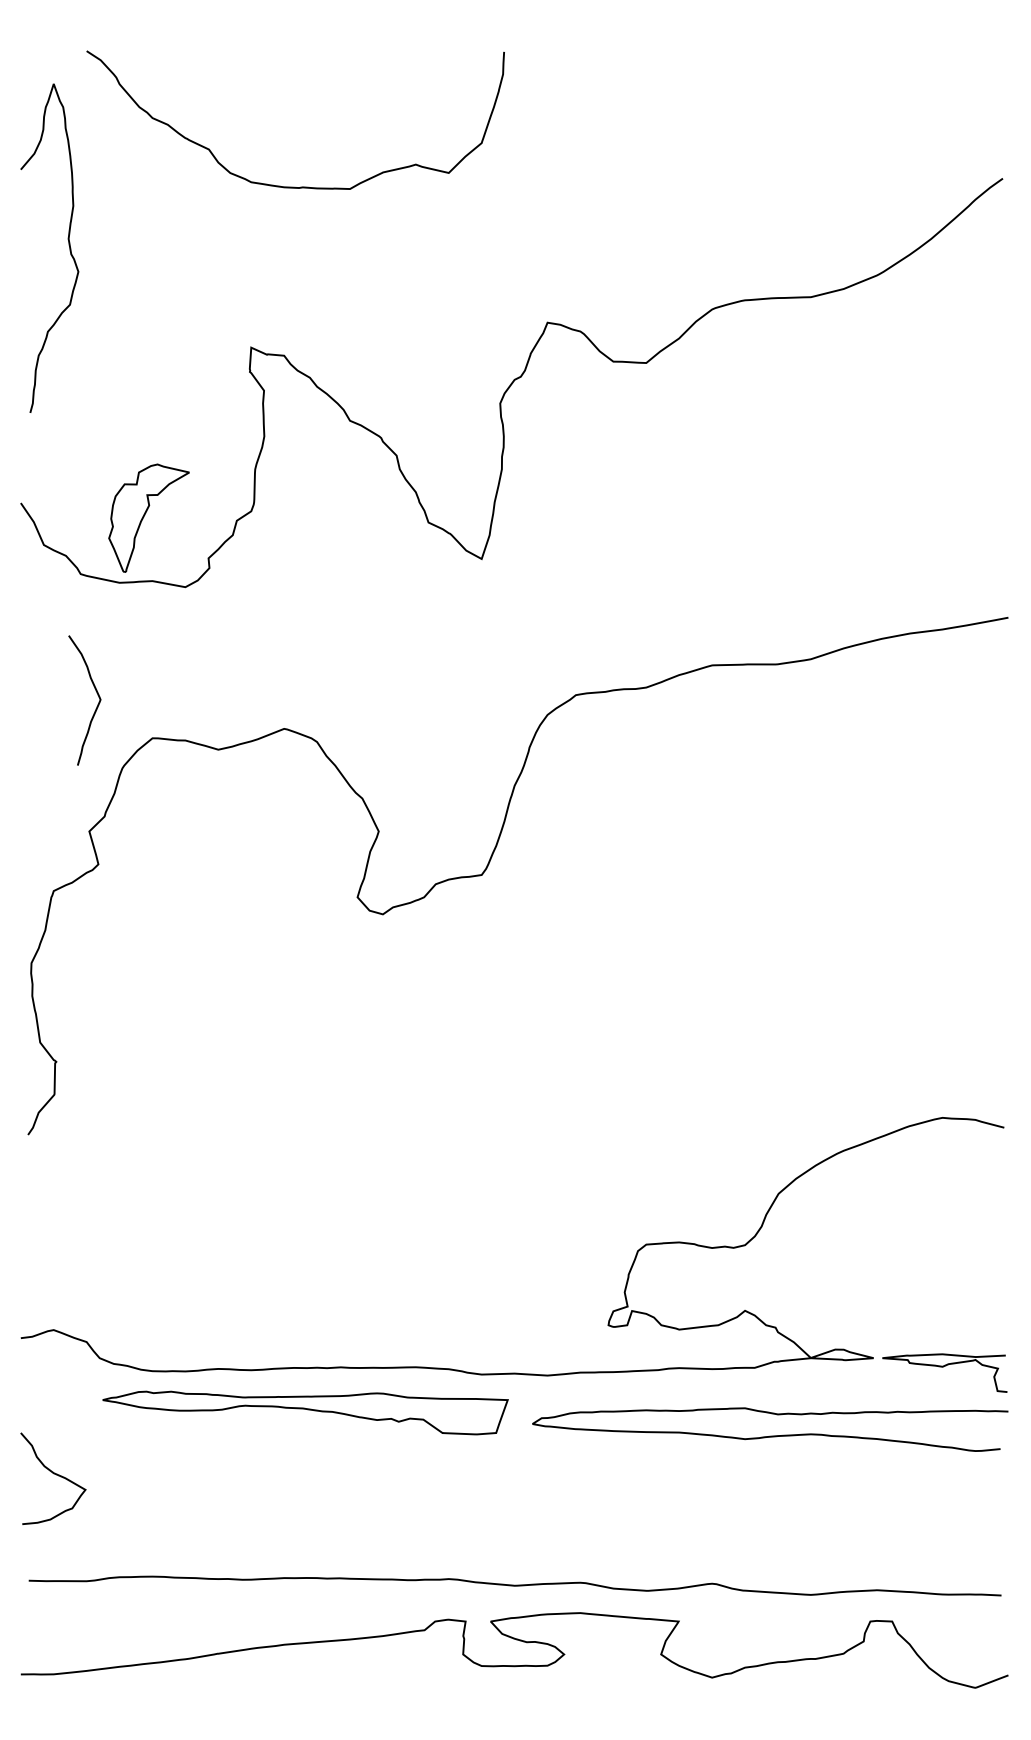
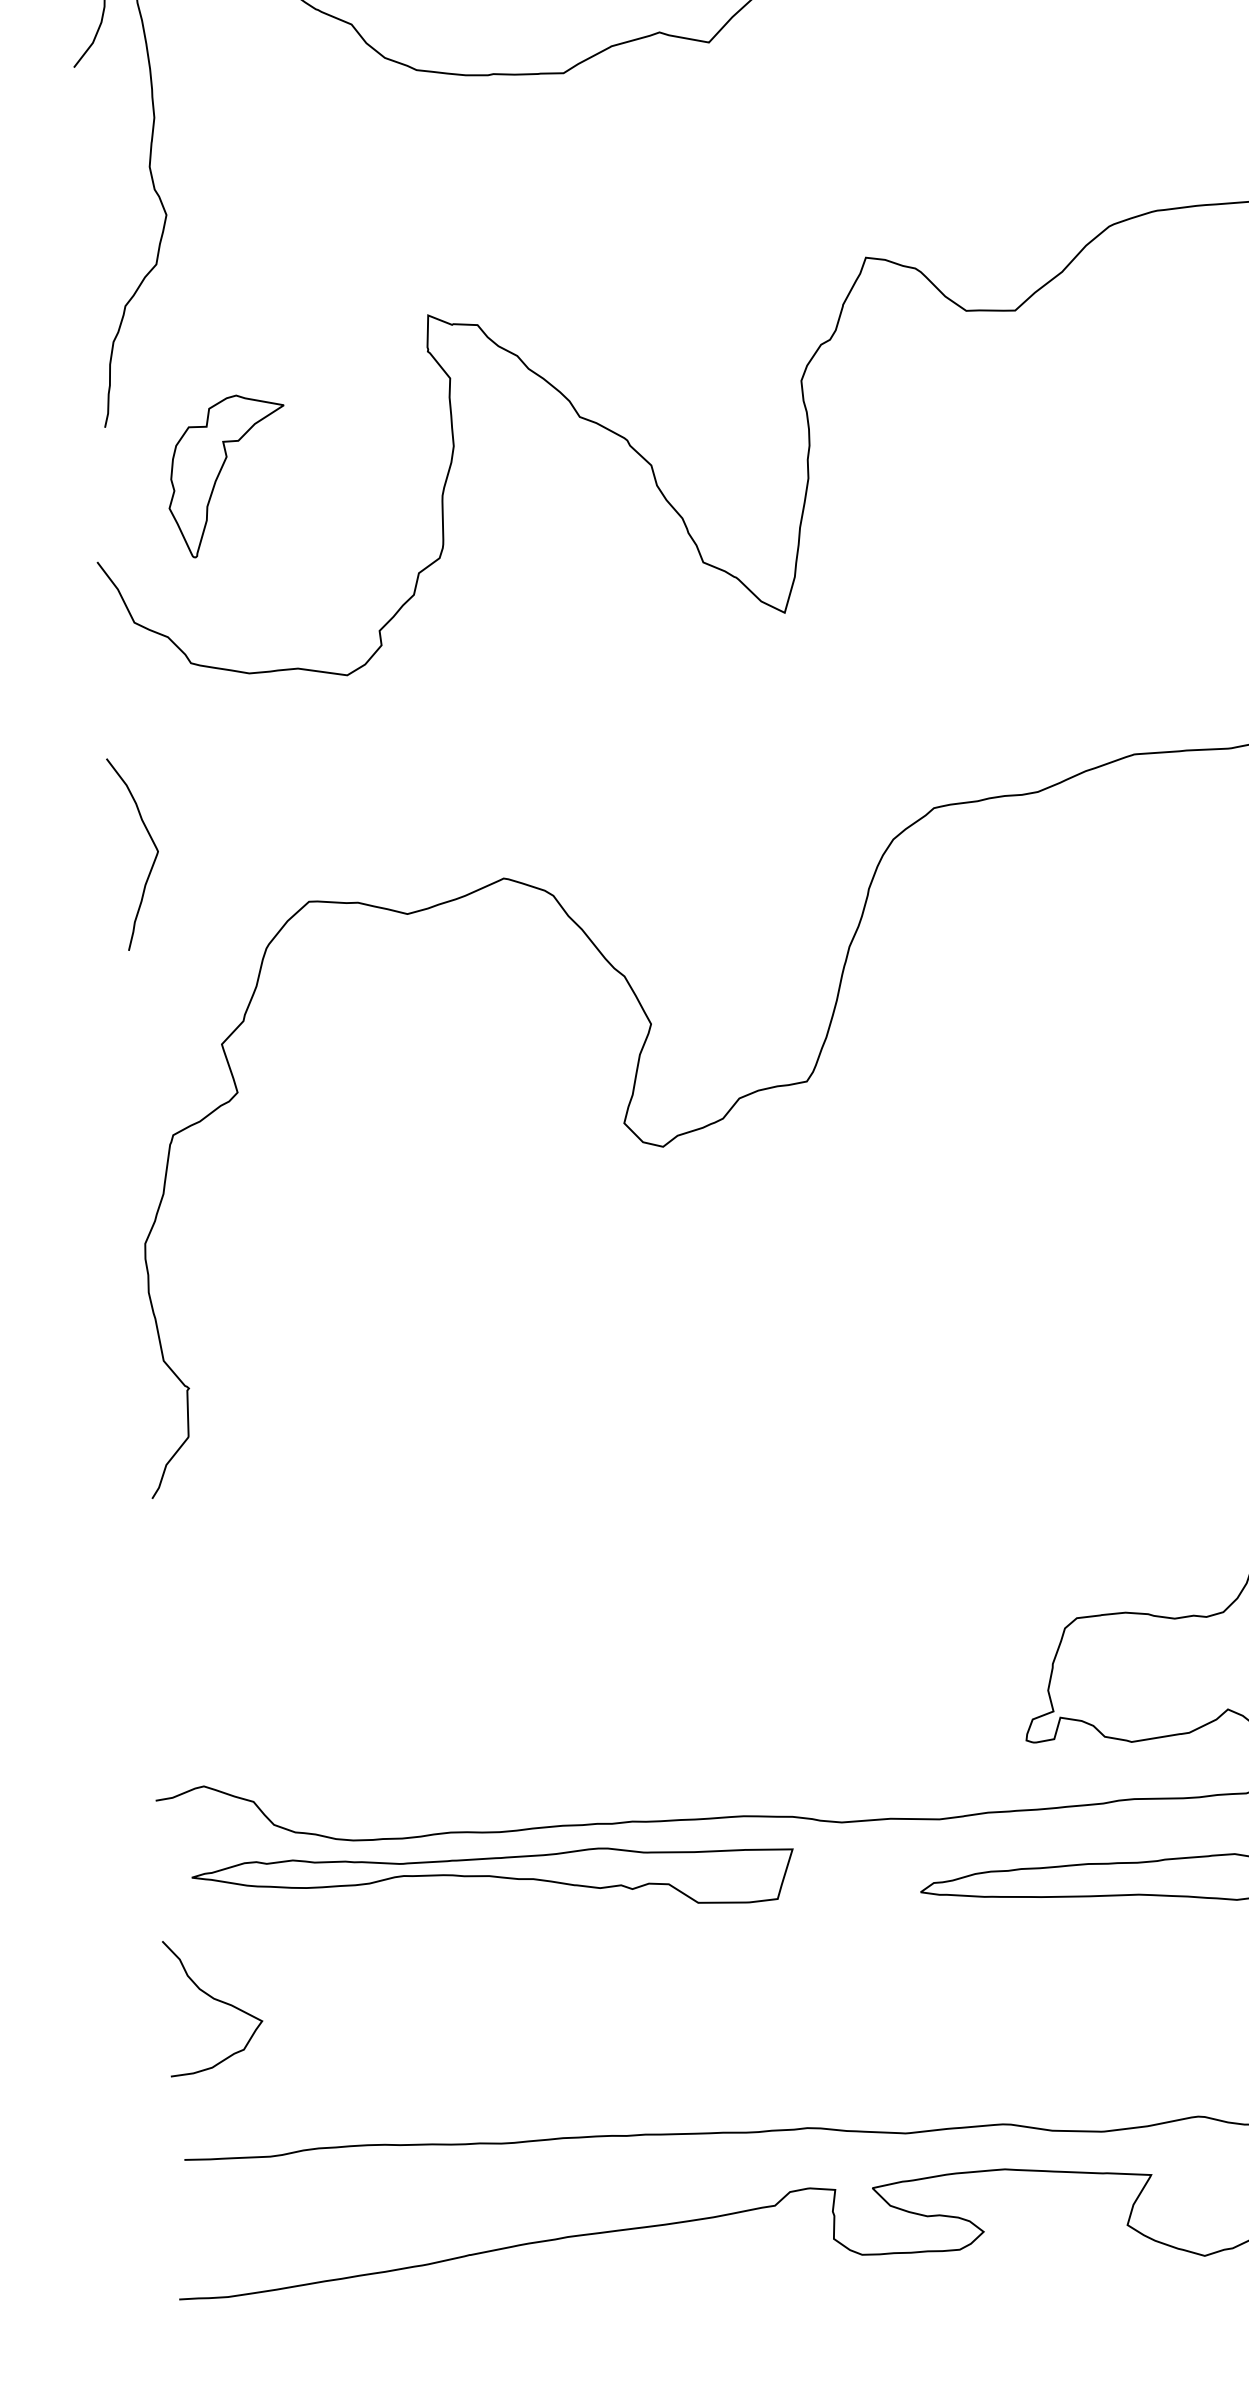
part: (148, 517) -> (226, 474), moved
curve: (96, 706) -> (152, 861), moved
part: (305, 1412) -> (493, 1881), moved

